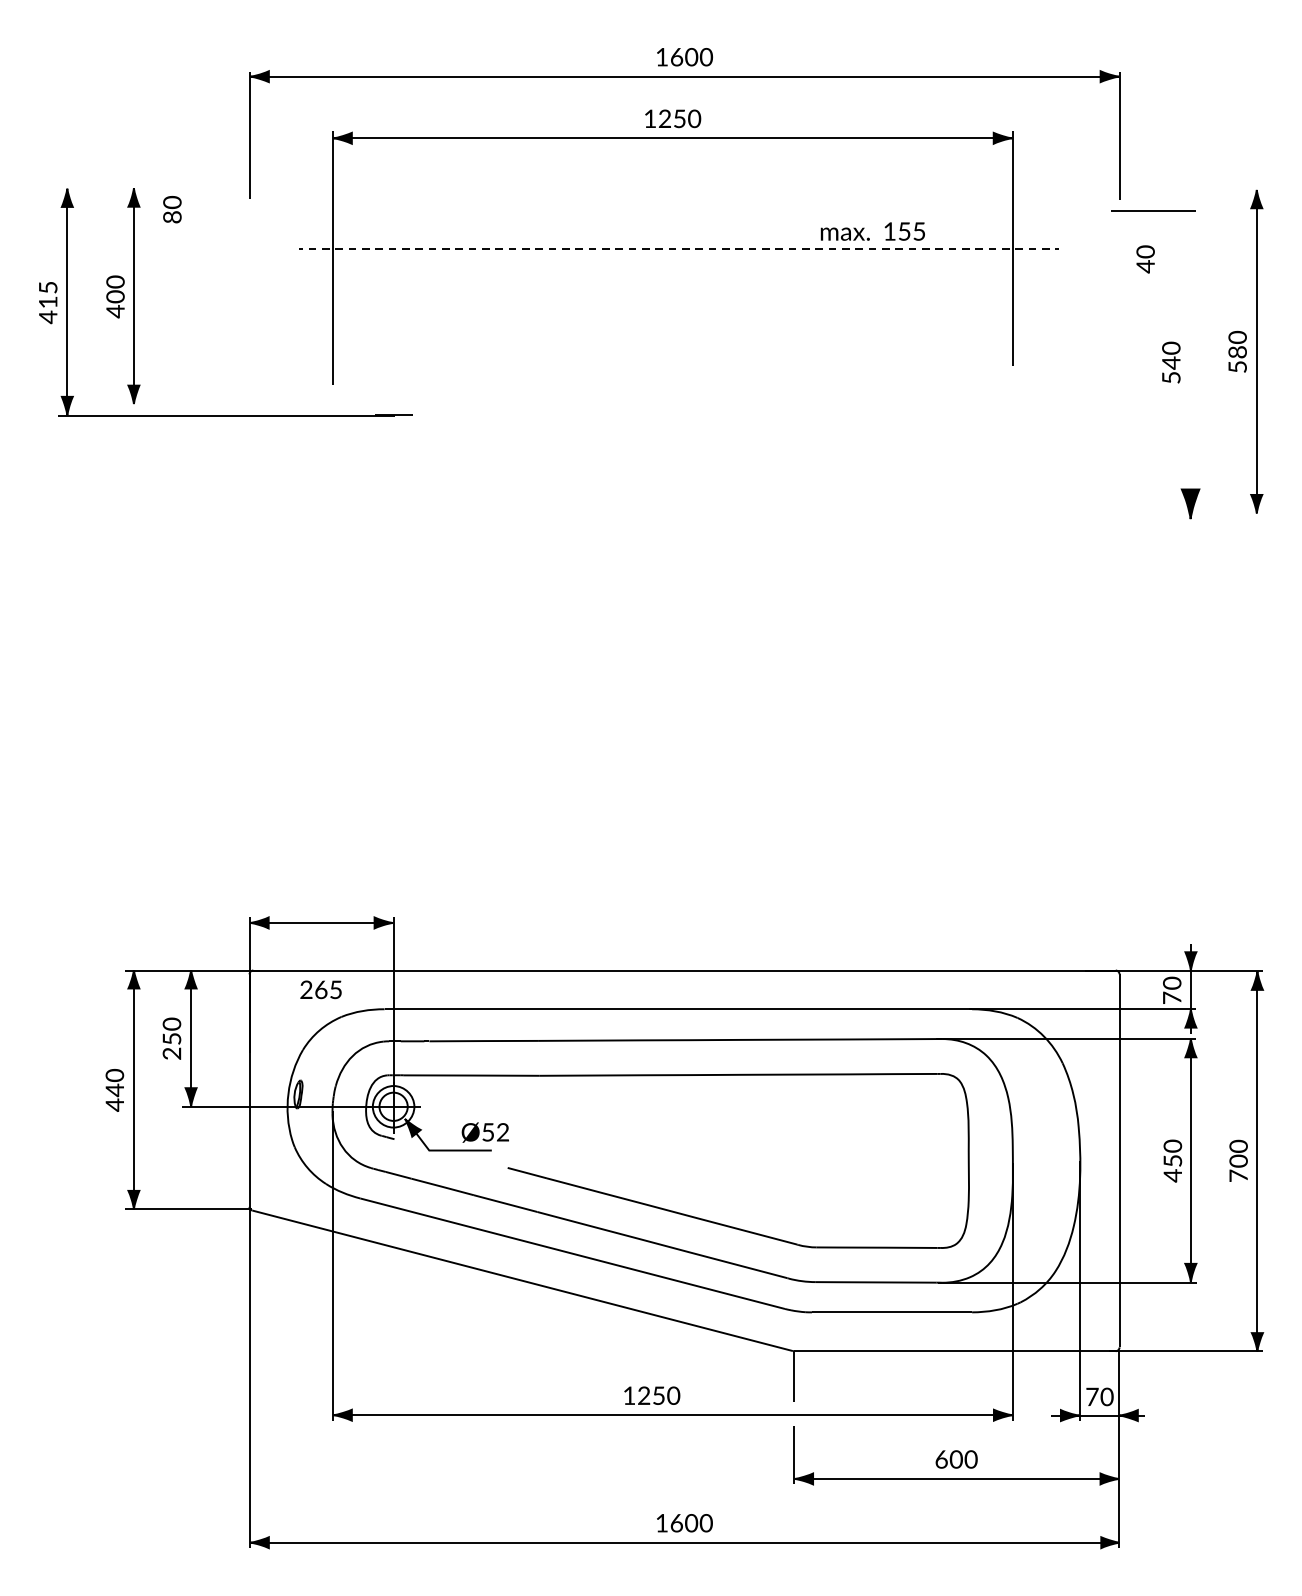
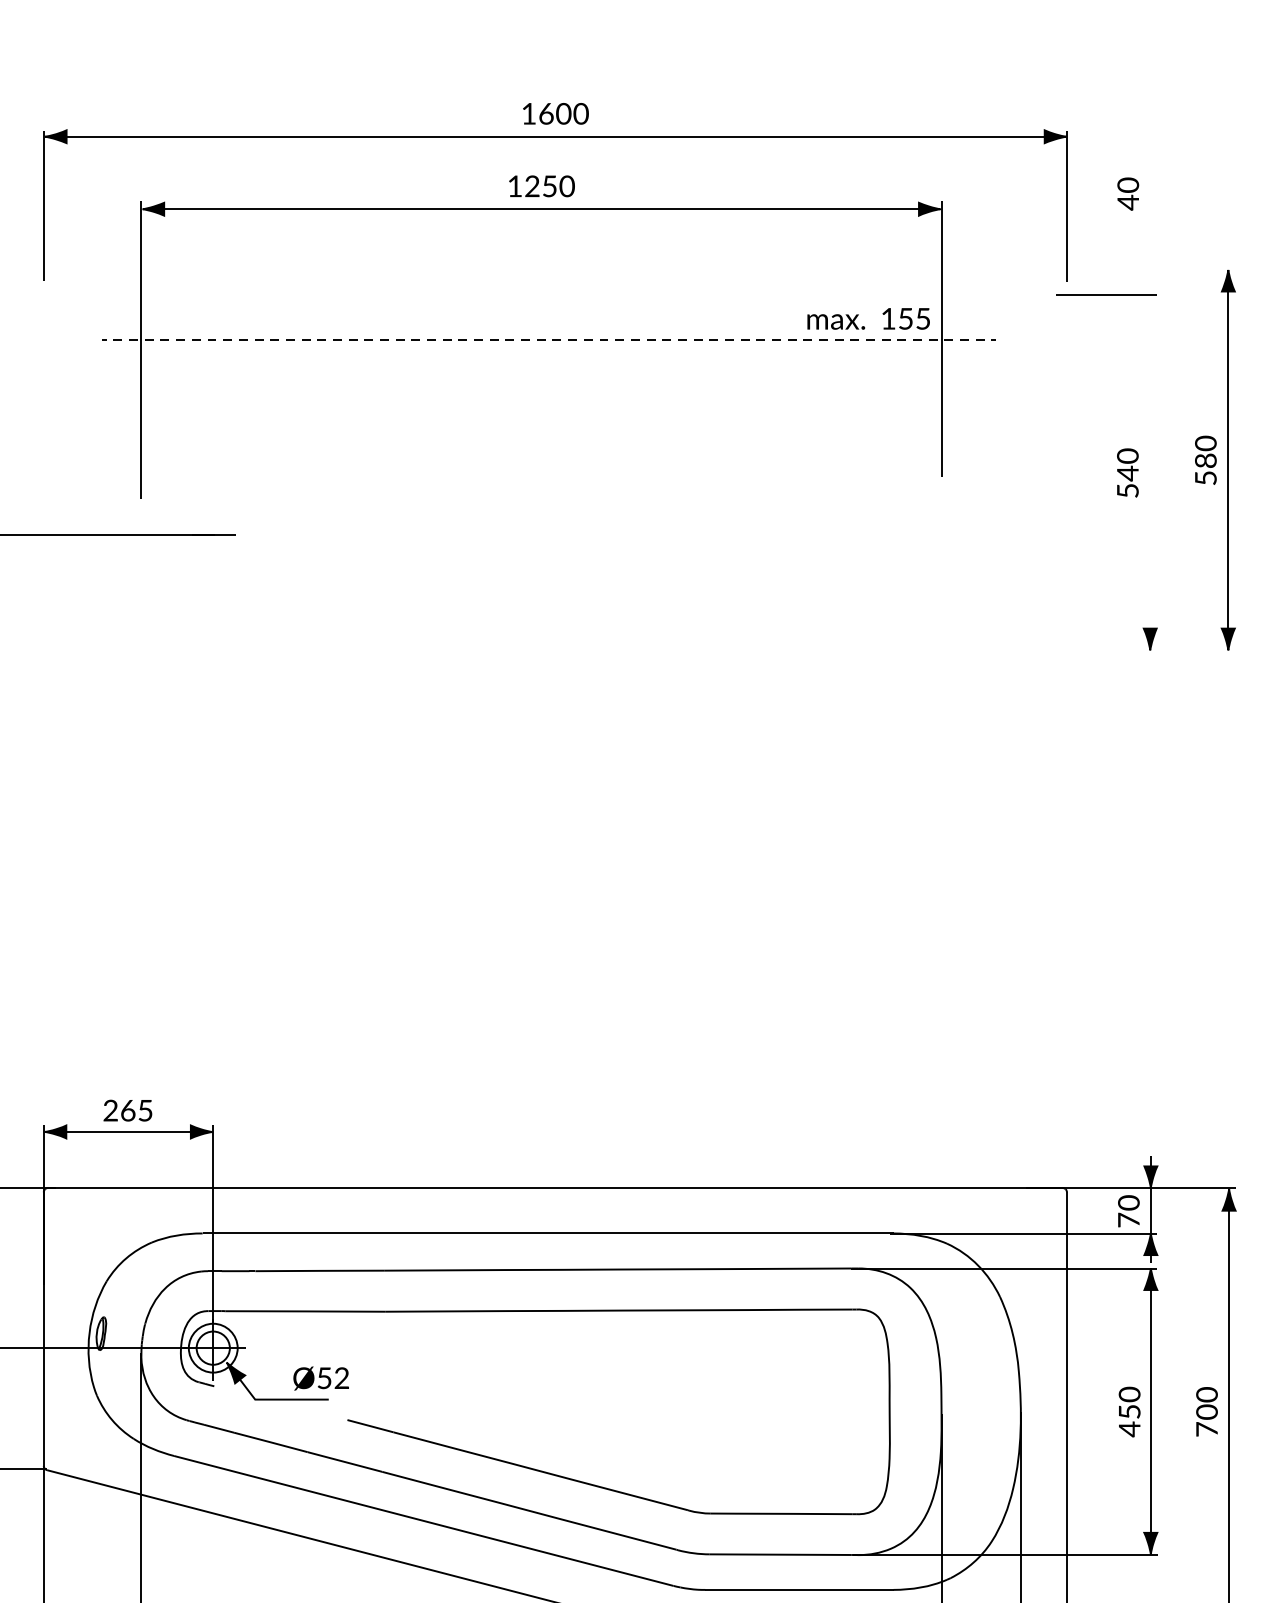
text: (872, 231) -> (868, 318), moved
text: (1145, 259) -> (1128, 194), moved
part: (1189, 503) -> (1149, 638), size x0.62
text: (320, 989) -> (127, 1110), moved

